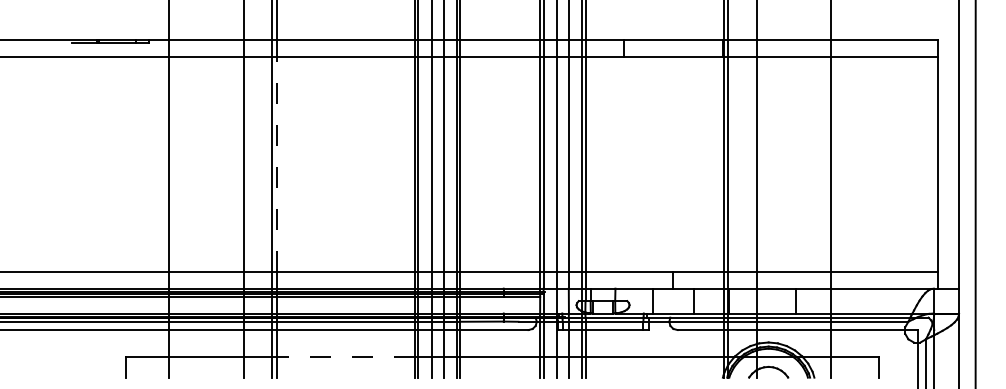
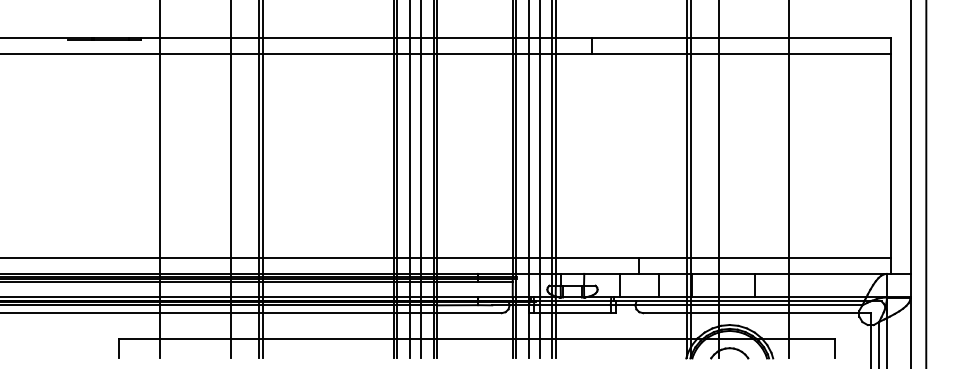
line: (276, 164) -> (262, 156), dashed -> solid
line: (345, 356) -> (327, 338), dashed -> solid

